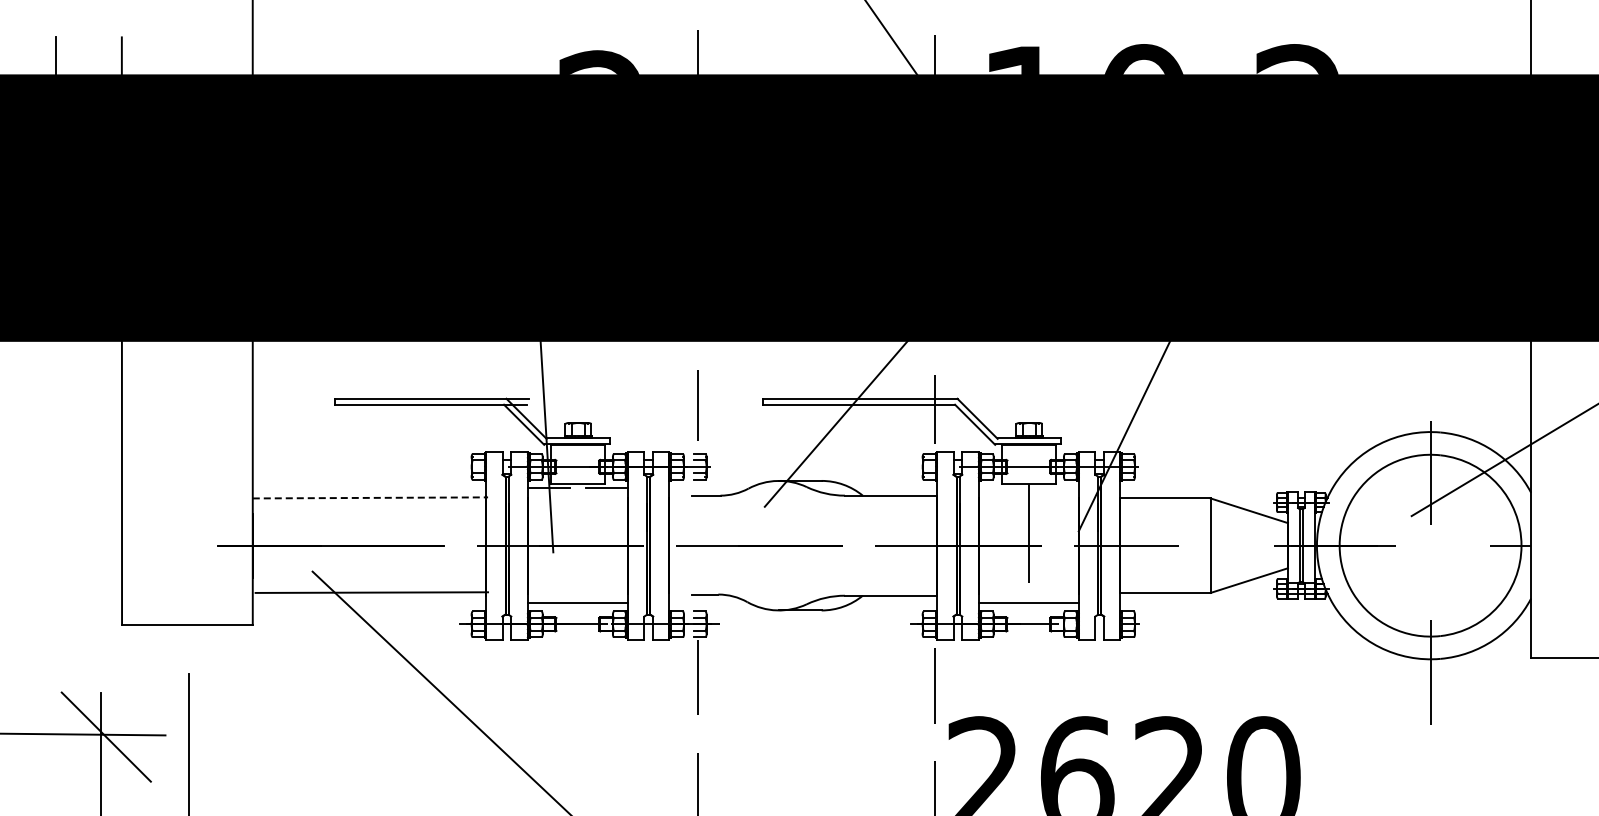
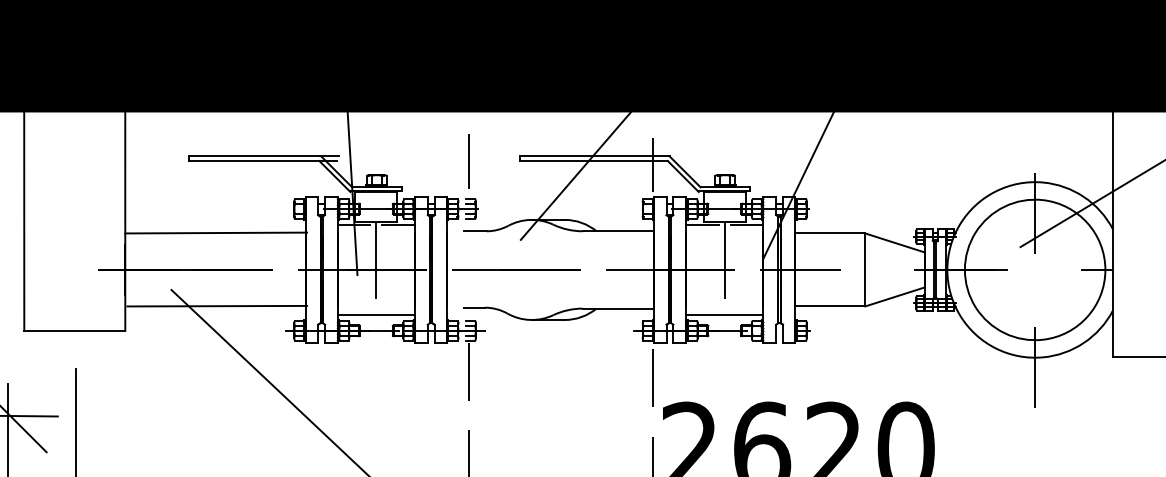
line: (999, 487) -> (702, 224), added
line: (1057, 487) -> (746, 224), added
line: (370, 497) -> (216, 232), dashed -> solid
line: (577, 533) -> (376, 260), added

